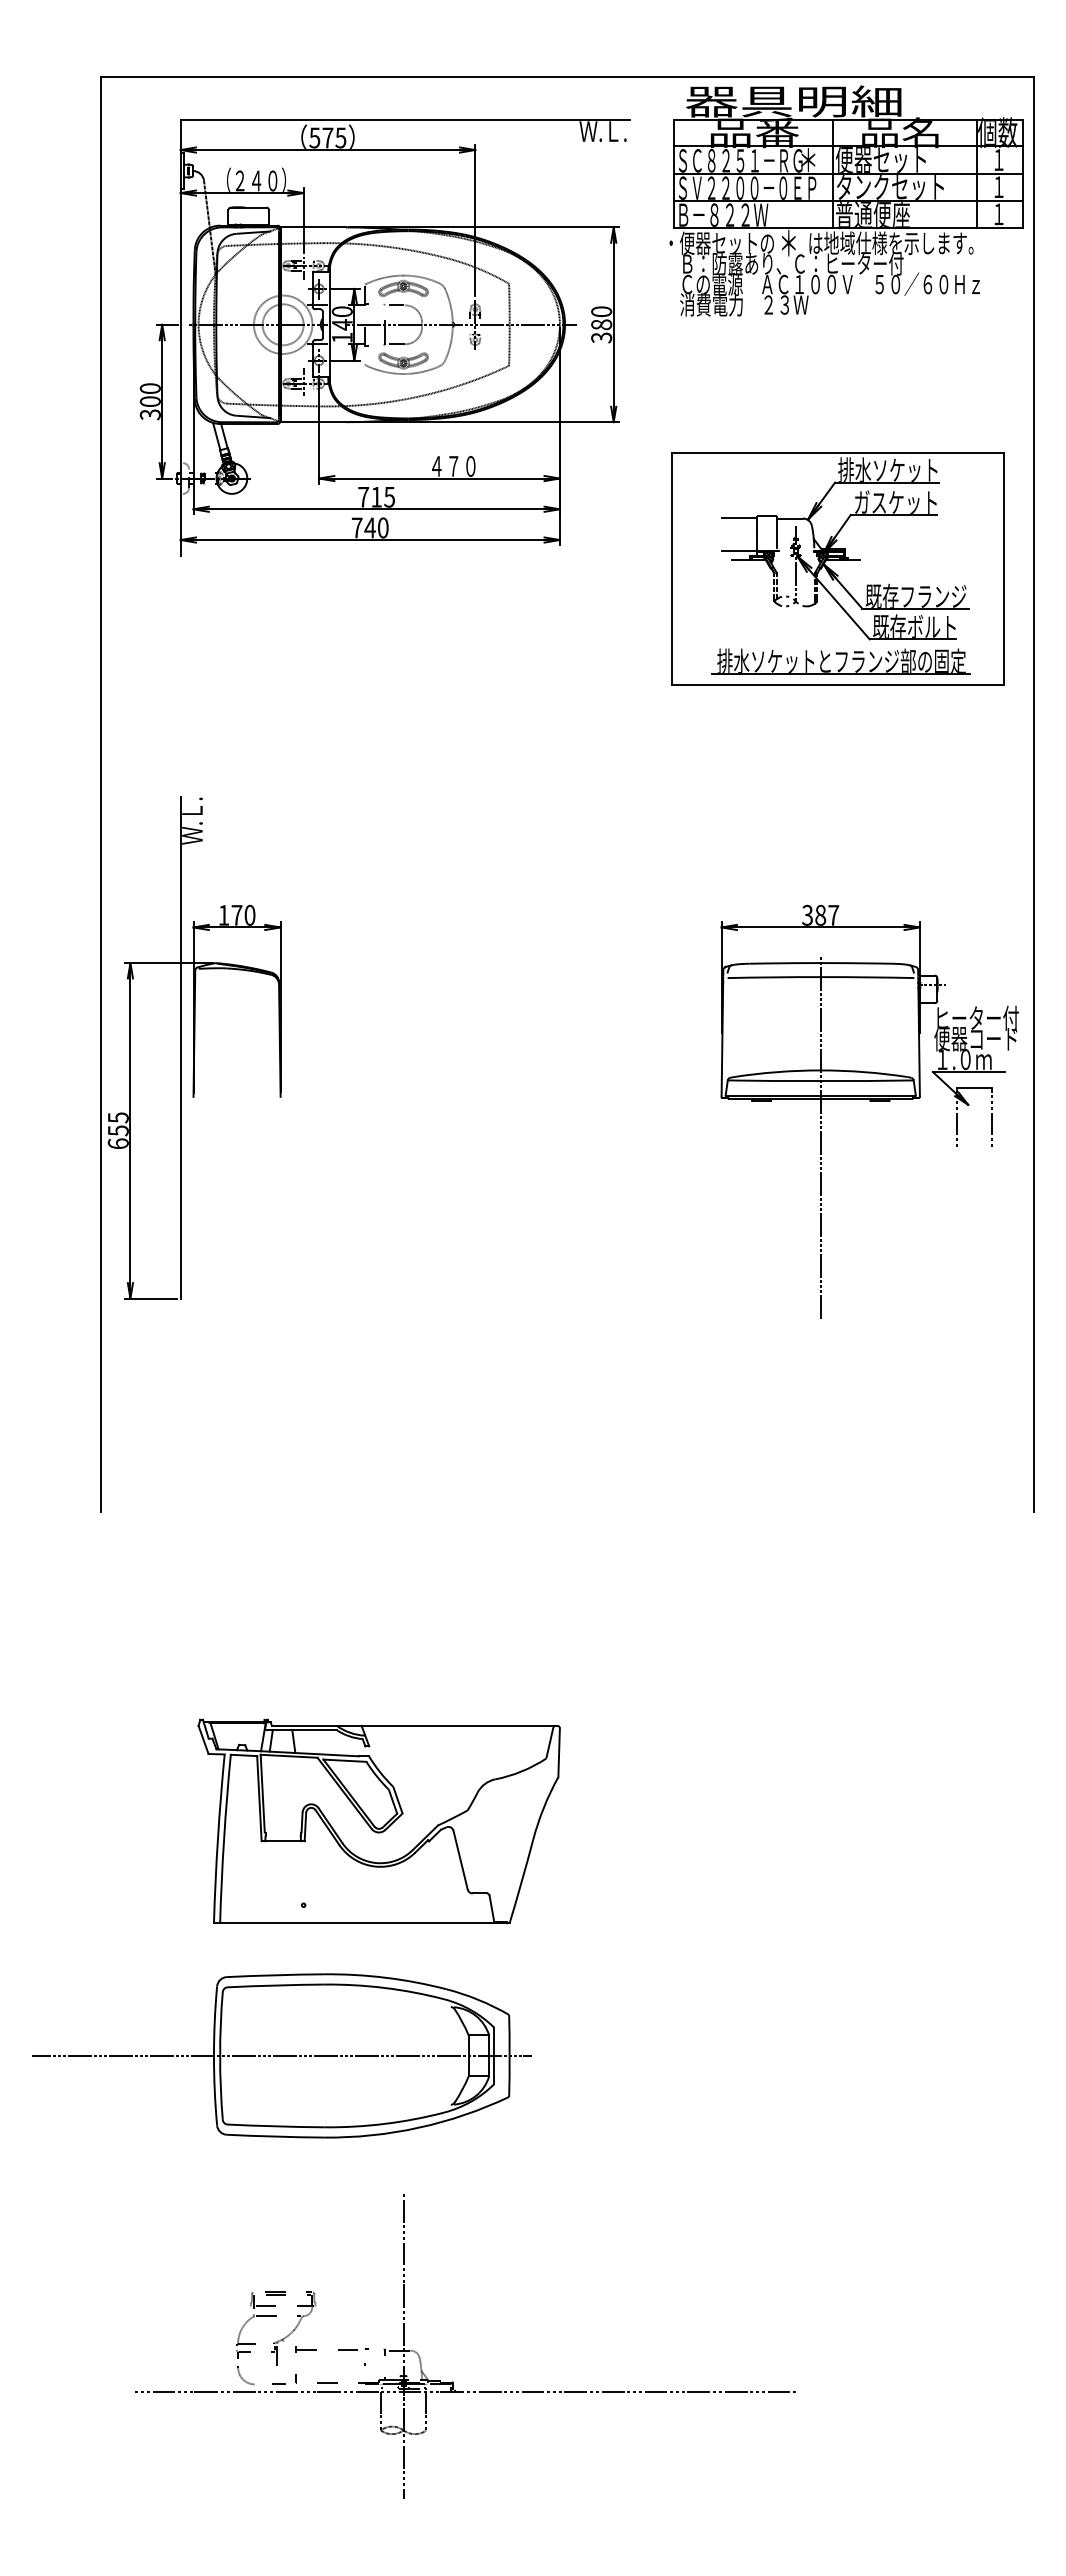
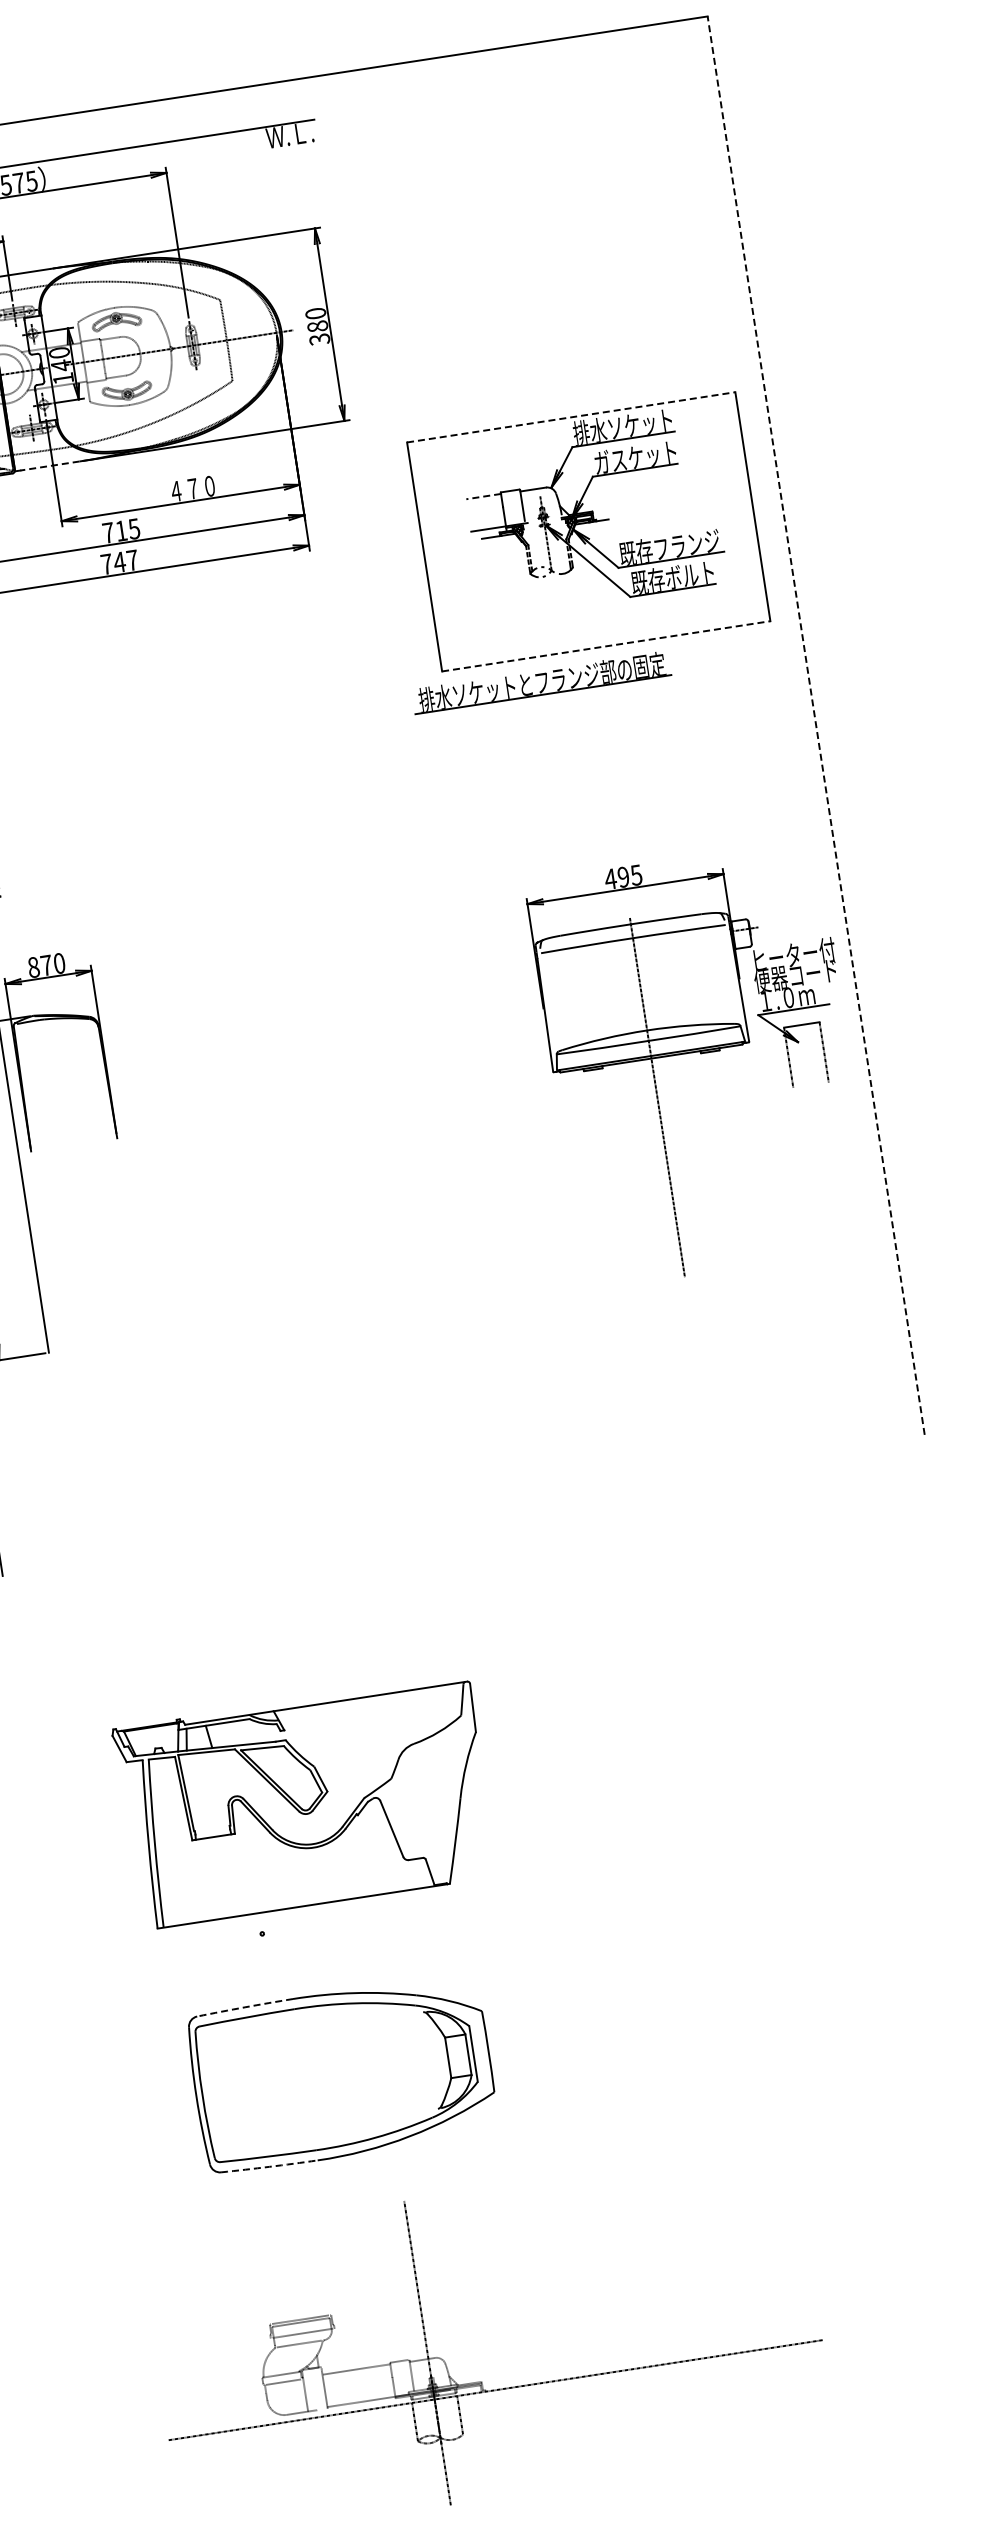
part: (846, 200) -> (541, 166), removed
line: (315, 422) -> (49, 466), solid -> dashed
line: (838, 452) -> (571, 416), solid -> dashed
line: (739, 518) -> (483, 497), solid -> dashed
text: (383, 527) -> (132, 559), 740 -> 747
part: (840, 661) -> (541, 682), moved
line: (838, 684) -> (606, 646), solid -> dashed
line: (1033, 794) -> (815, 725), solid -> dashed
text: (223, 914) -> (33, 966), 170 -> 870
text: (820, 914) -> (623, 876), 387 -> 495
part: (378, 1821) -> (304, 1803), moved
arc: (275, 1975) -> (245, 2007), solid -> dashed
line: (281, 2055) -> (263, 2085), removed
arc: (275, 2136) -> (269, 2166), solid -> dashed

